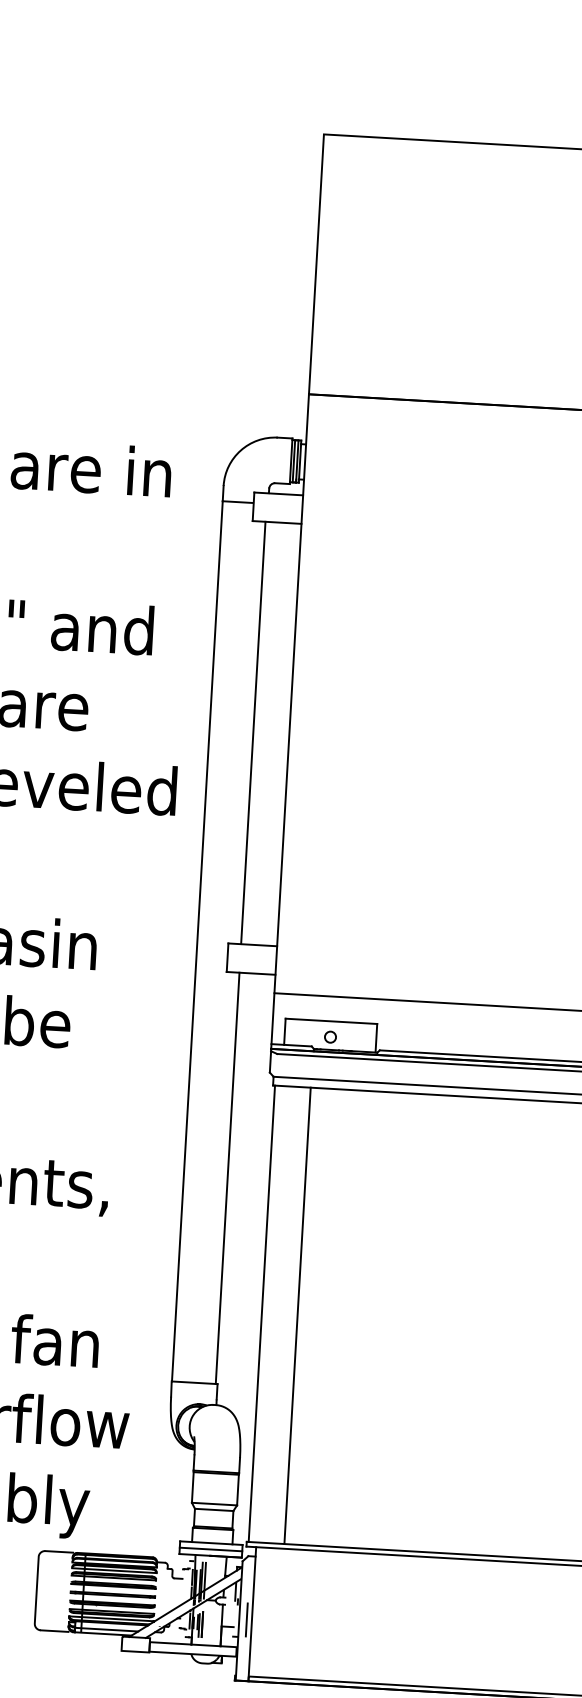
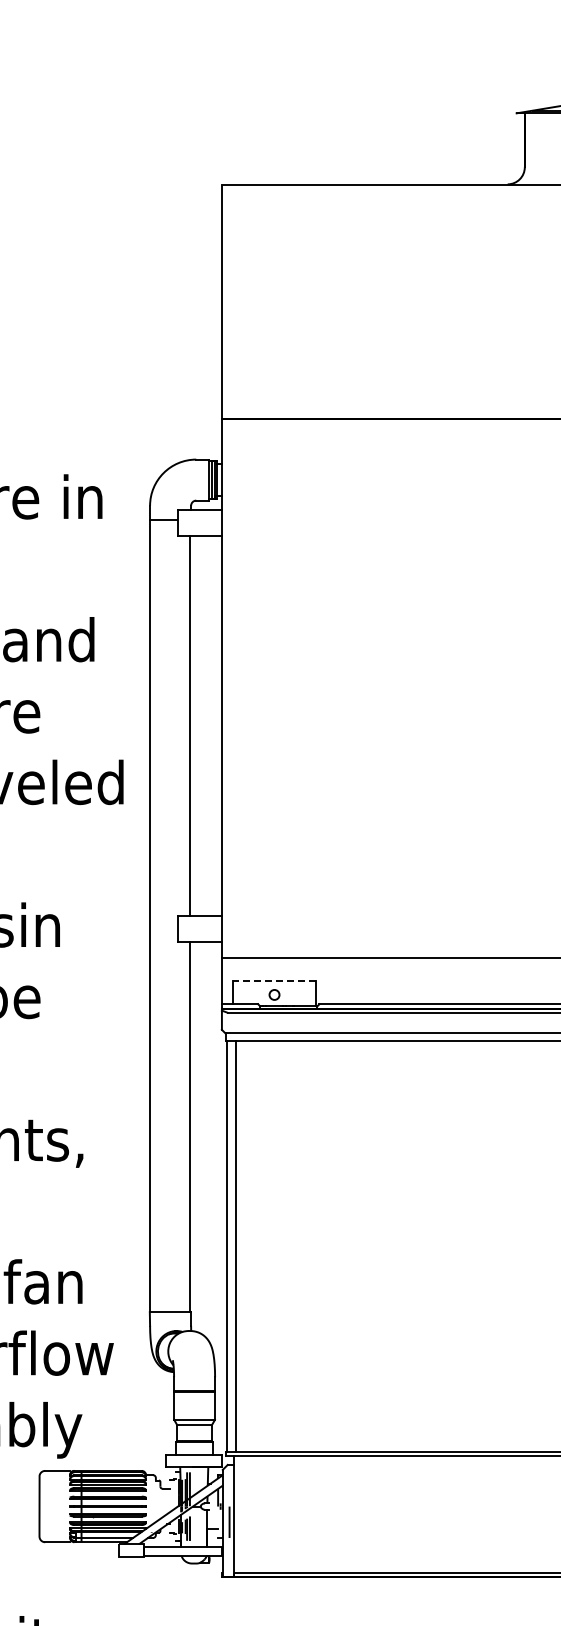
line: (331, 1021) -> (274, 980), solid -> dashed
line: (297, 1315) -> (236, 1246), moved
line: (210, 1549) -> (193, 1460), removed

